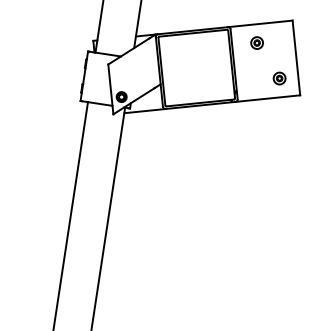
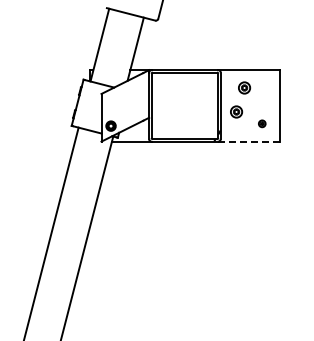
part: (251, 68) -> (236, 111), added
part: (278, 78) -> (261, 123), size x0.6
line: (268, 98) -> (249, 141), solid -> dashed

